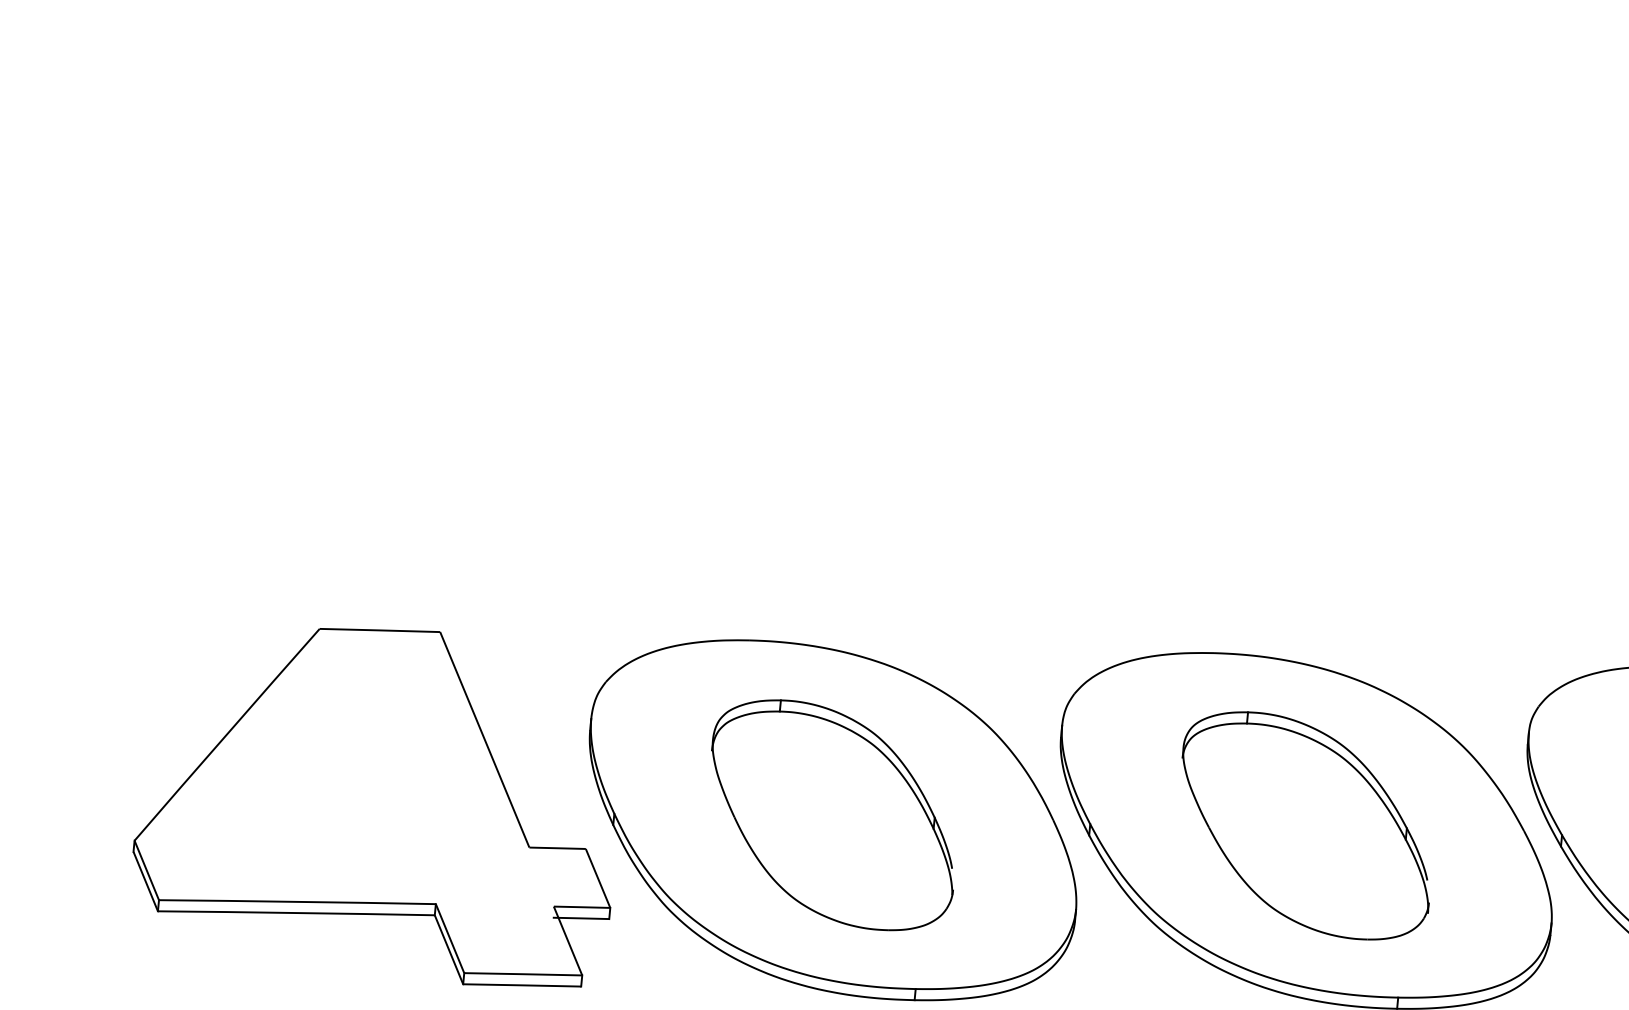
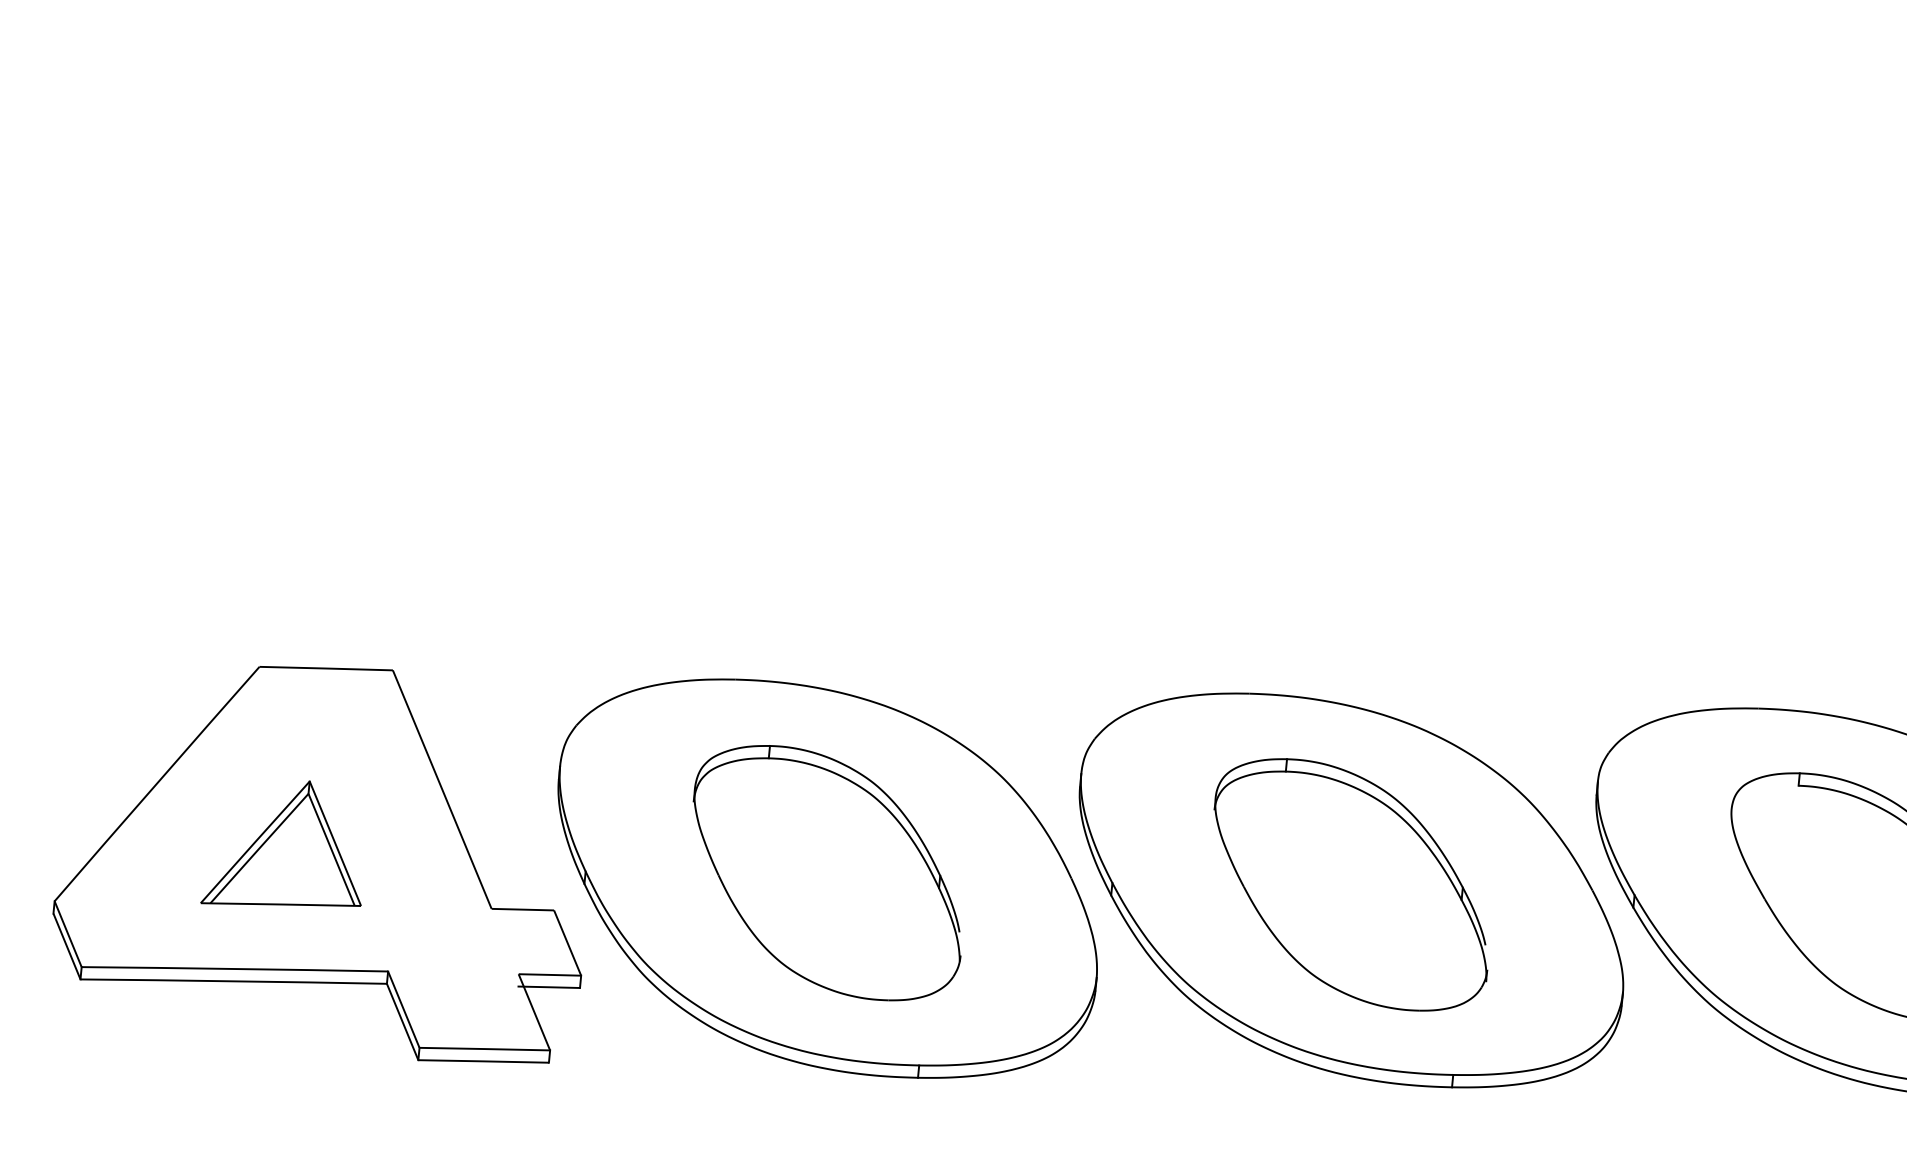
part: (338, 788) -> (280, 843), added

